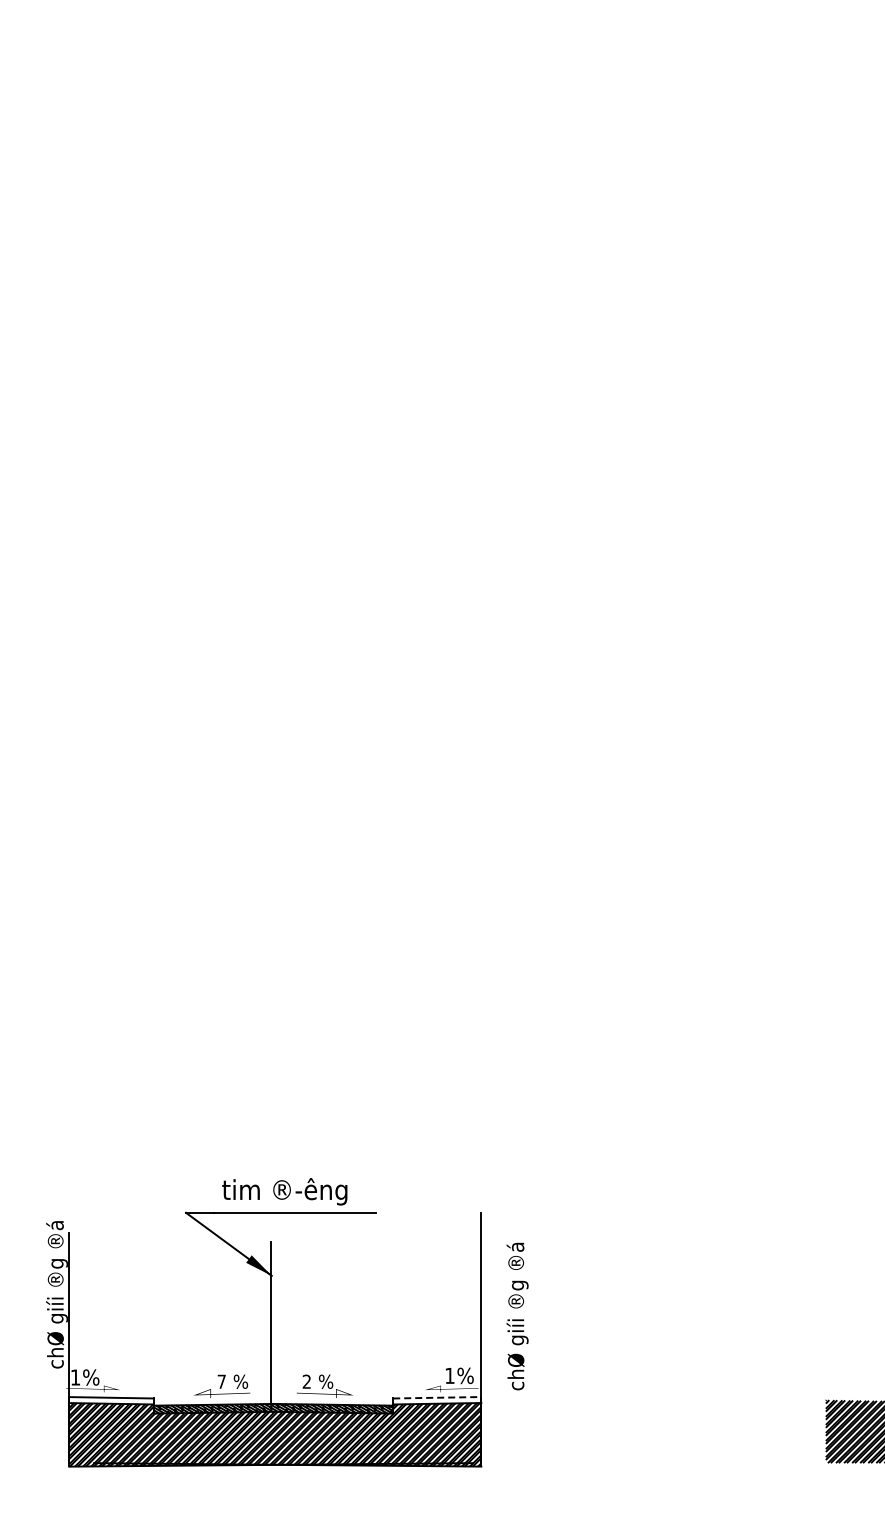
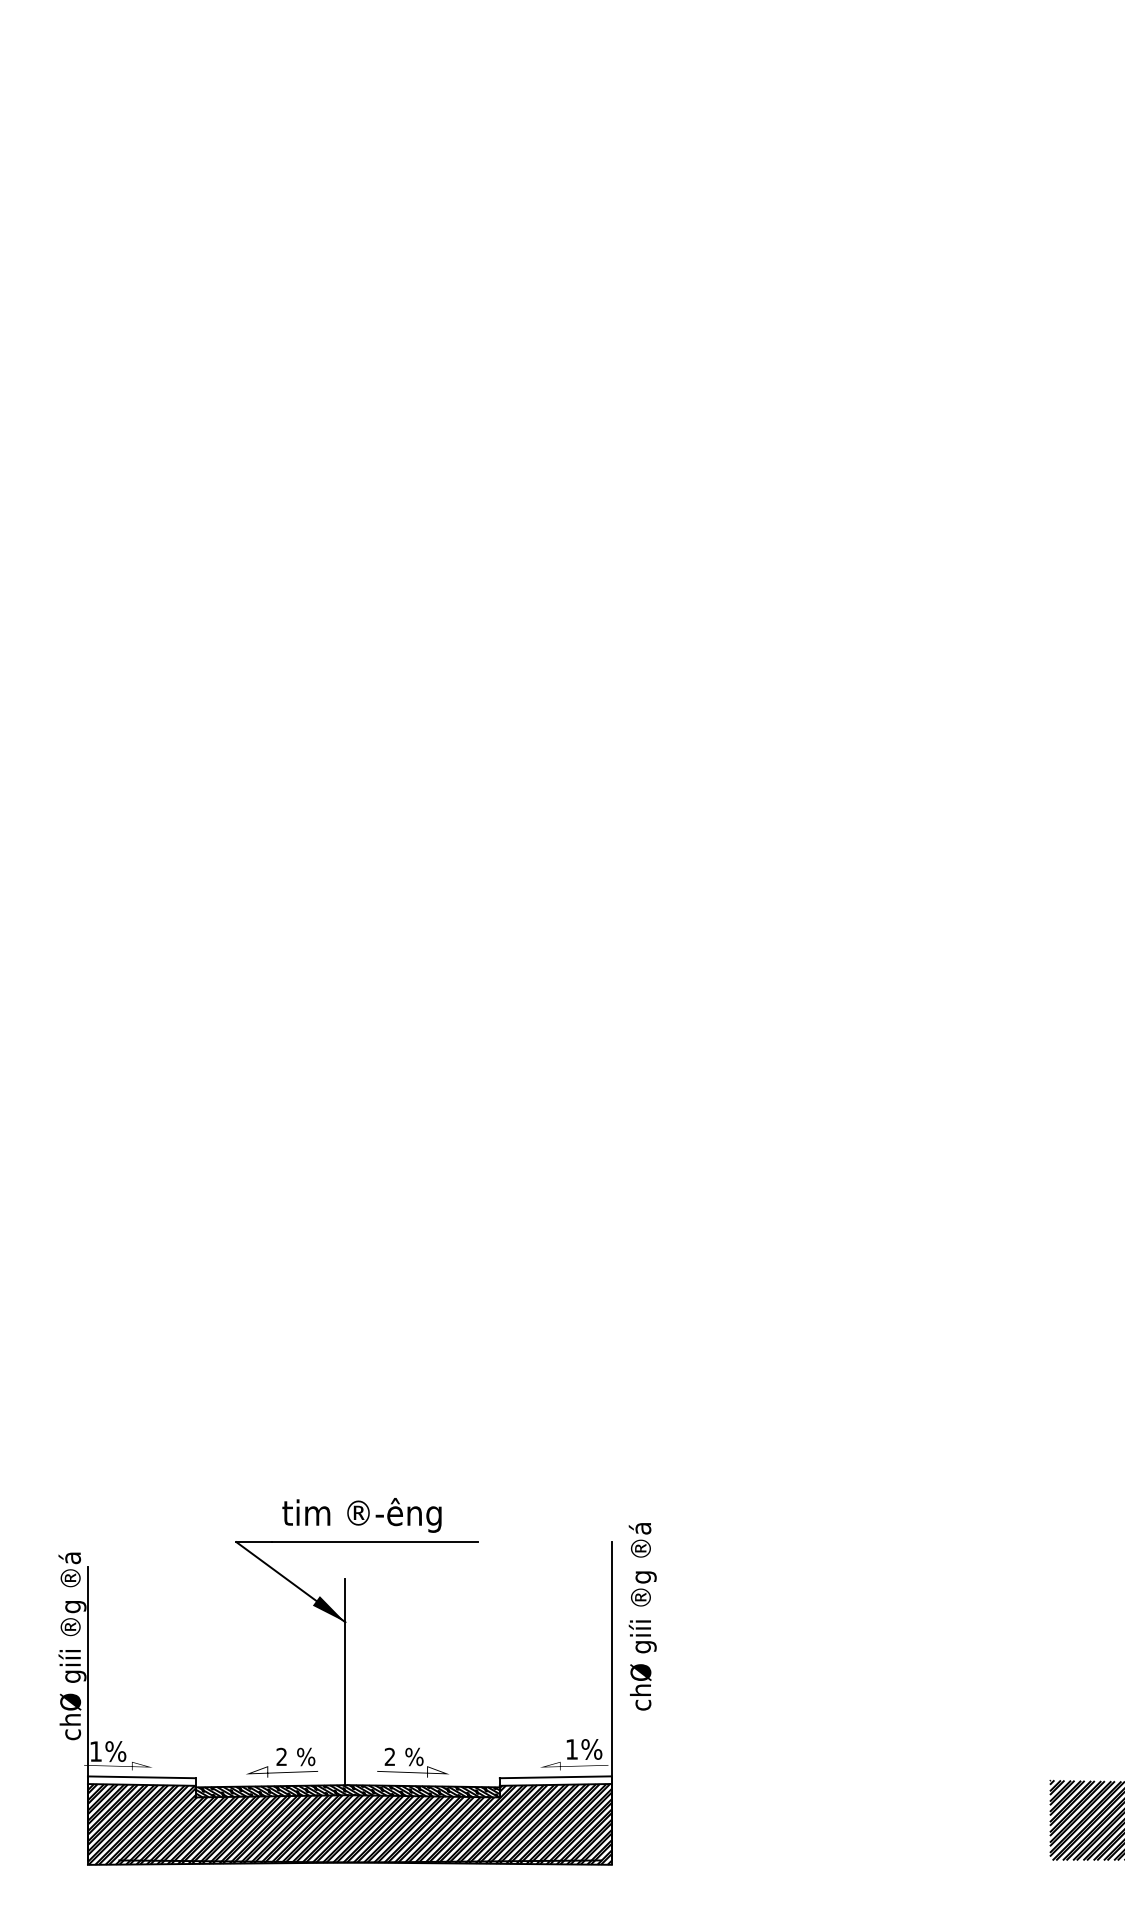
text: (517, 1316) -> (642, 1616), moved
text: (221, 1381) -> (281, 1756), 7 -> 2
line: (437, 1397) -> (556, 1776), dashed -> solid

